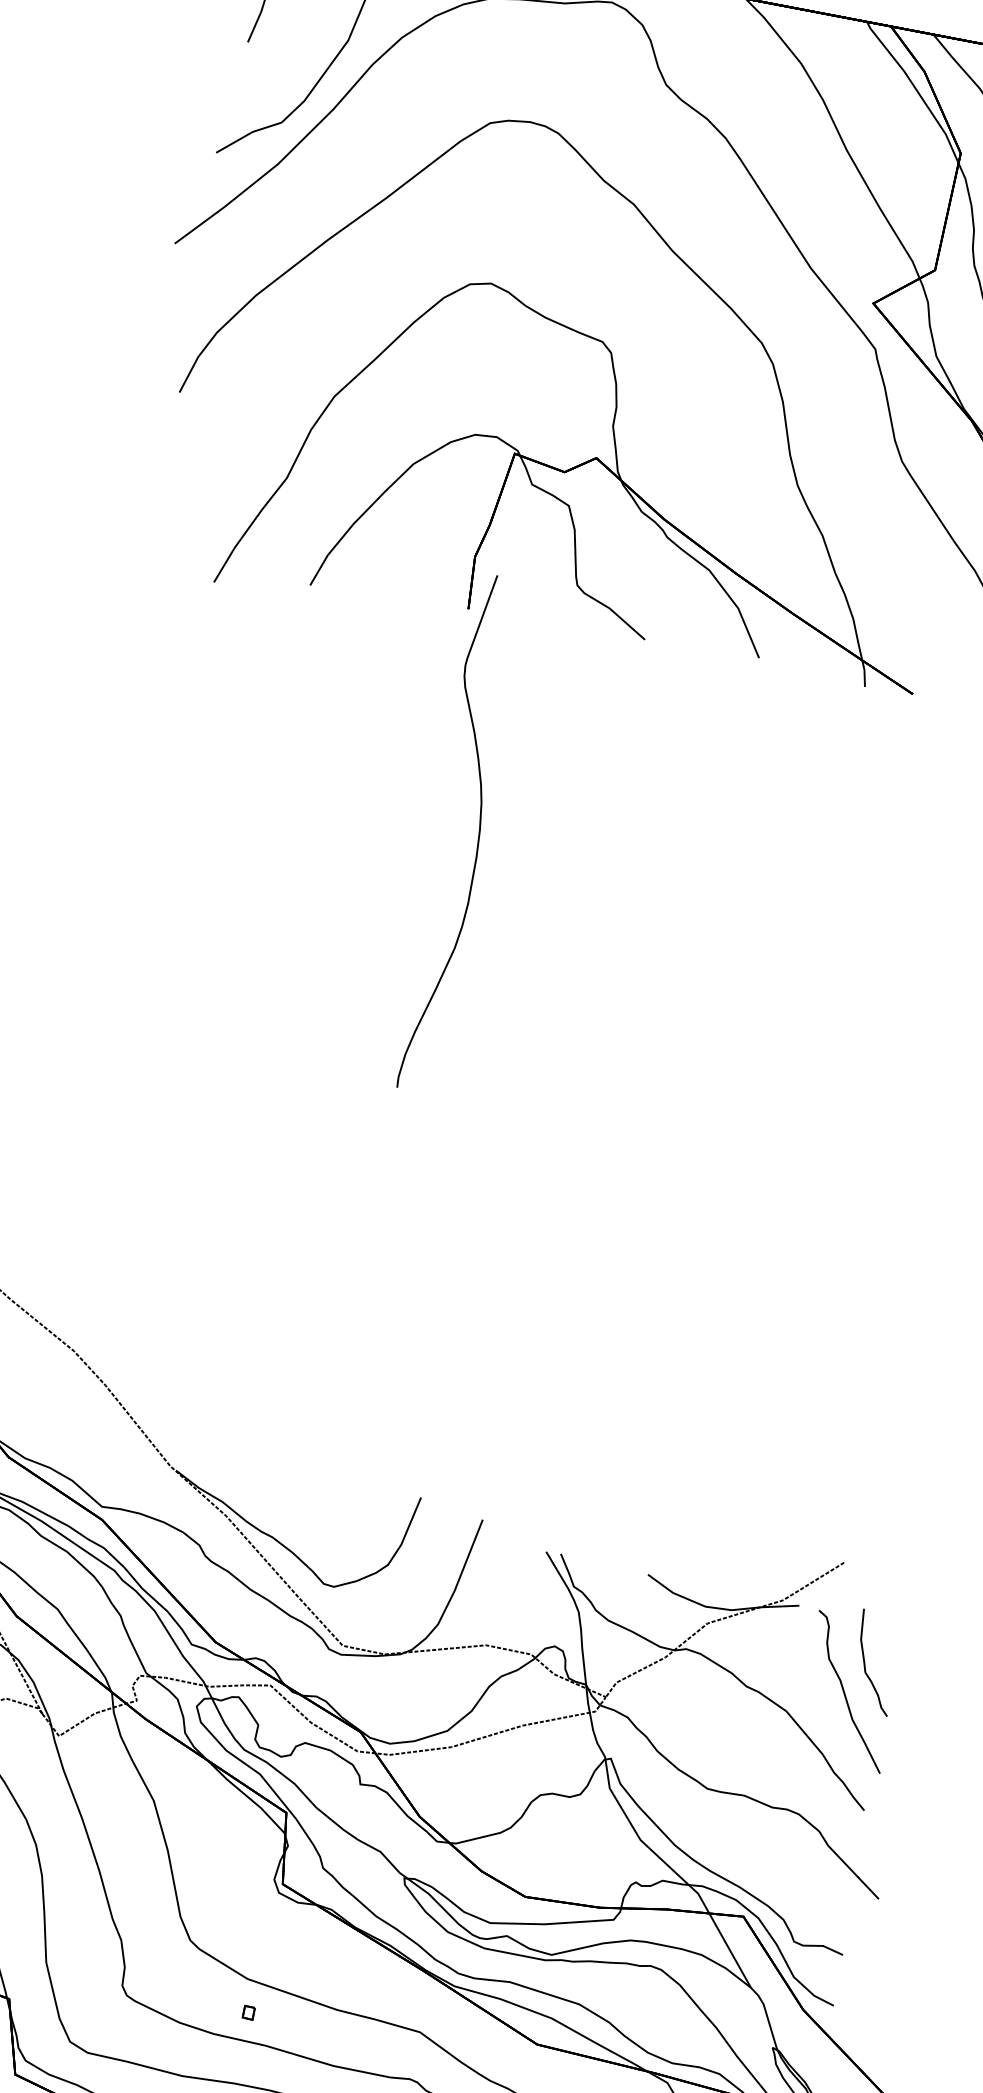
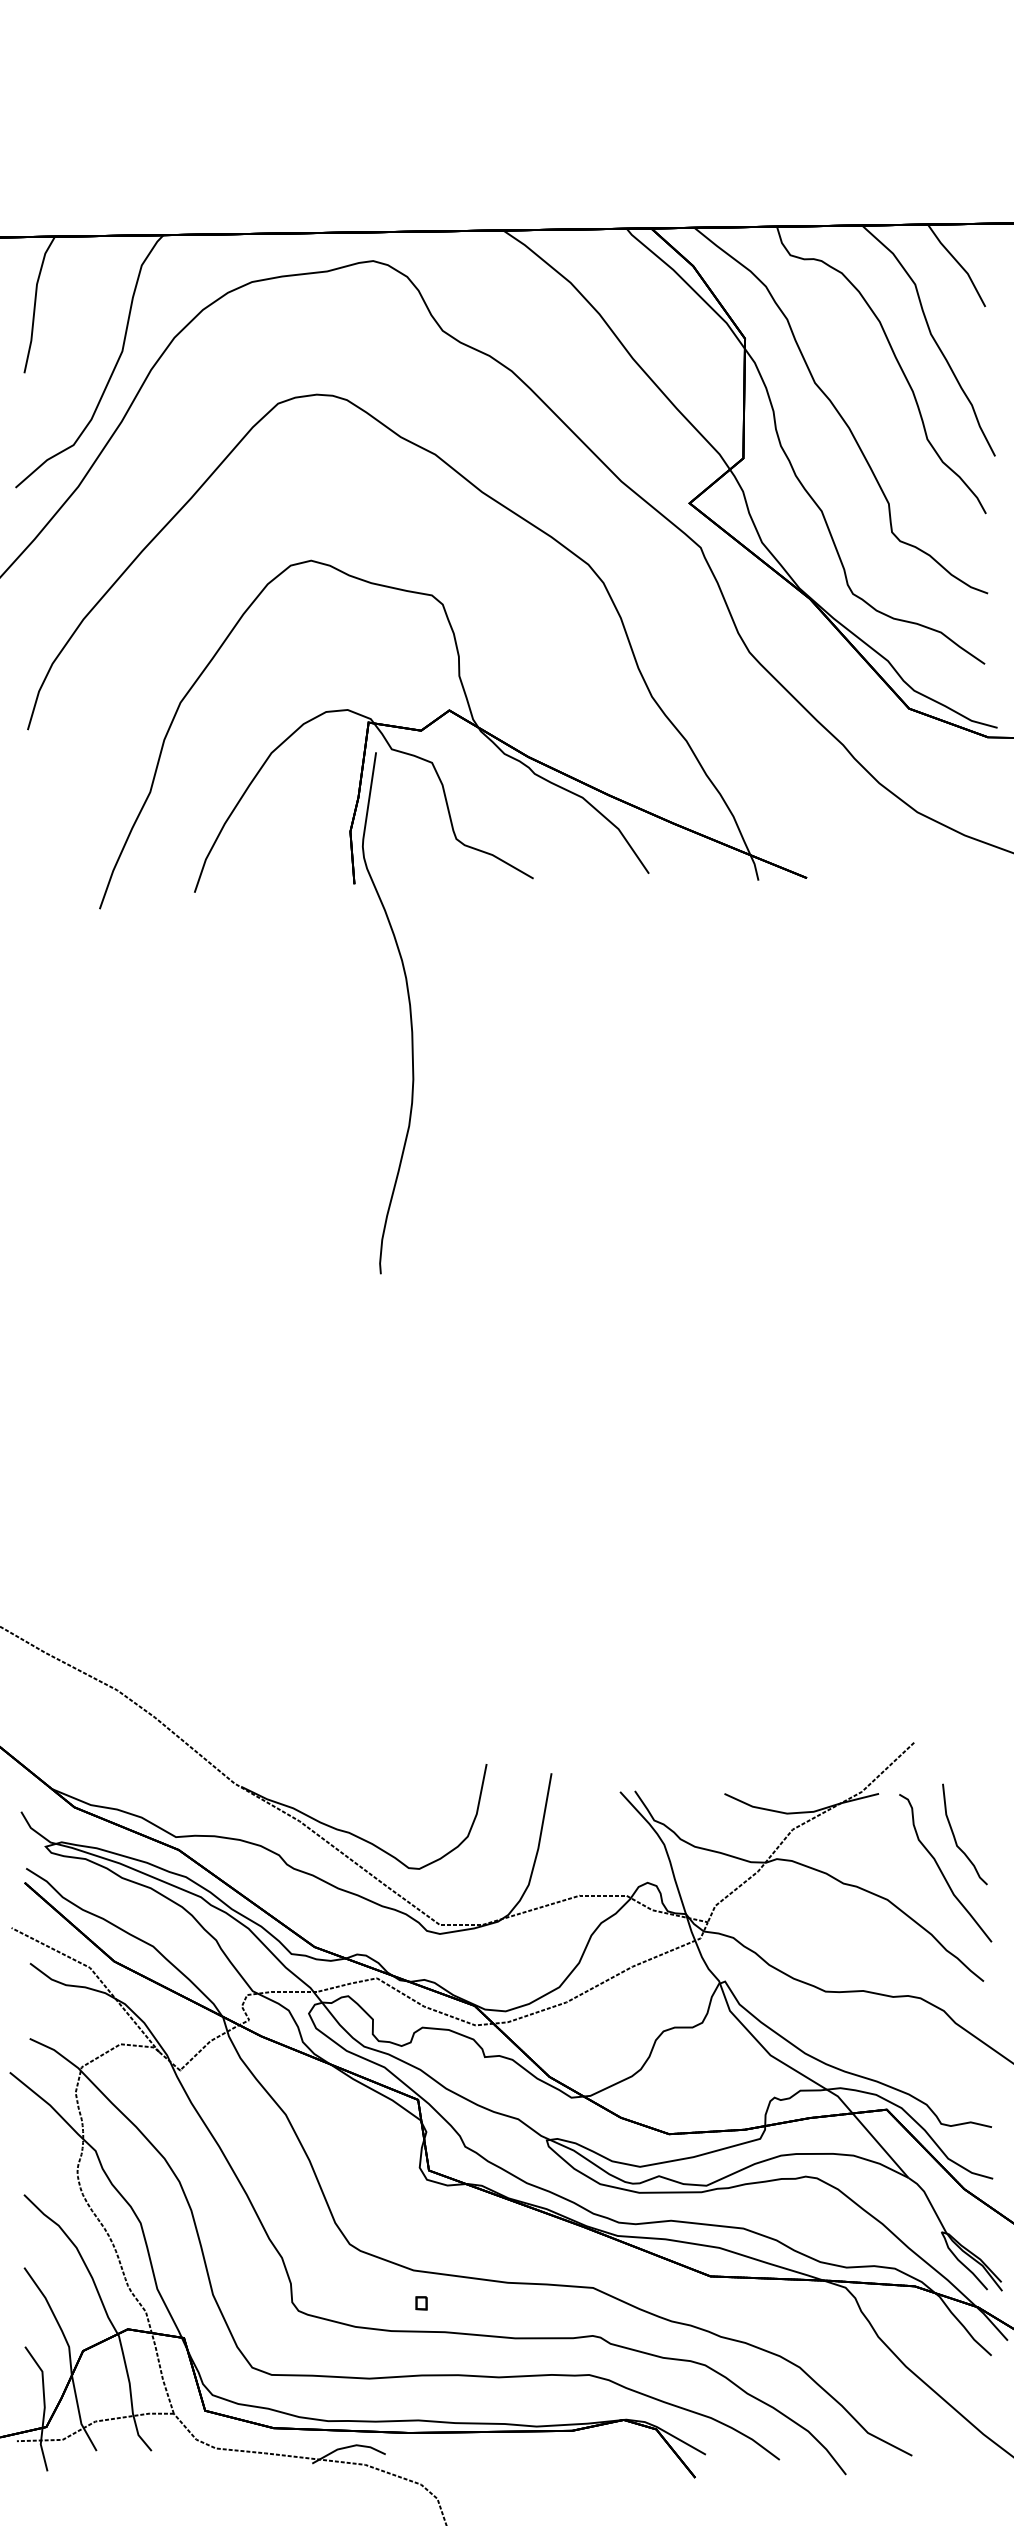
curve: (477, 838) -> (409, 1013), moved

